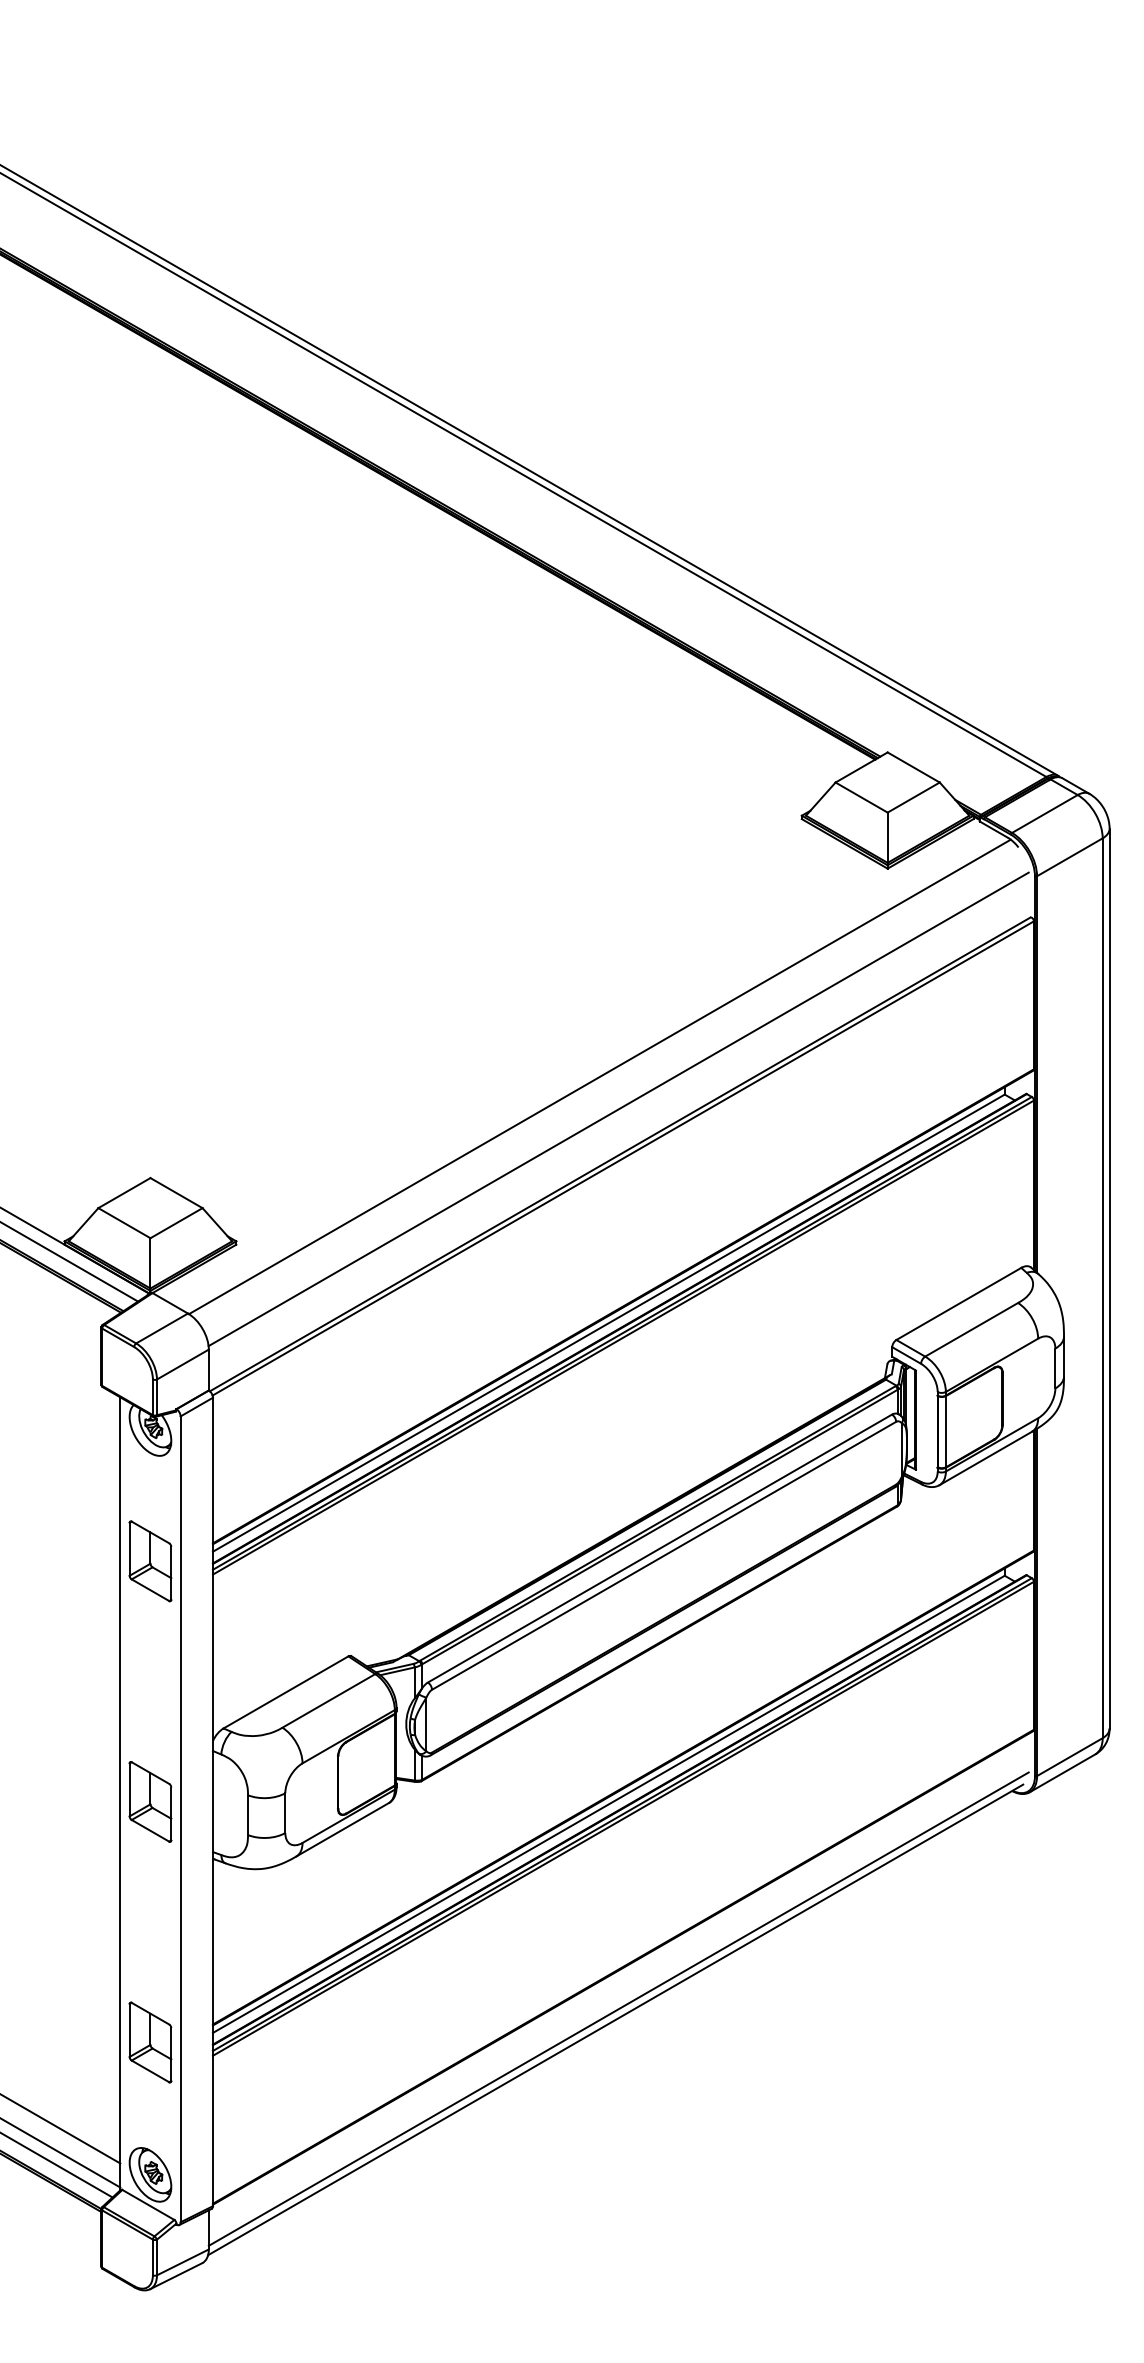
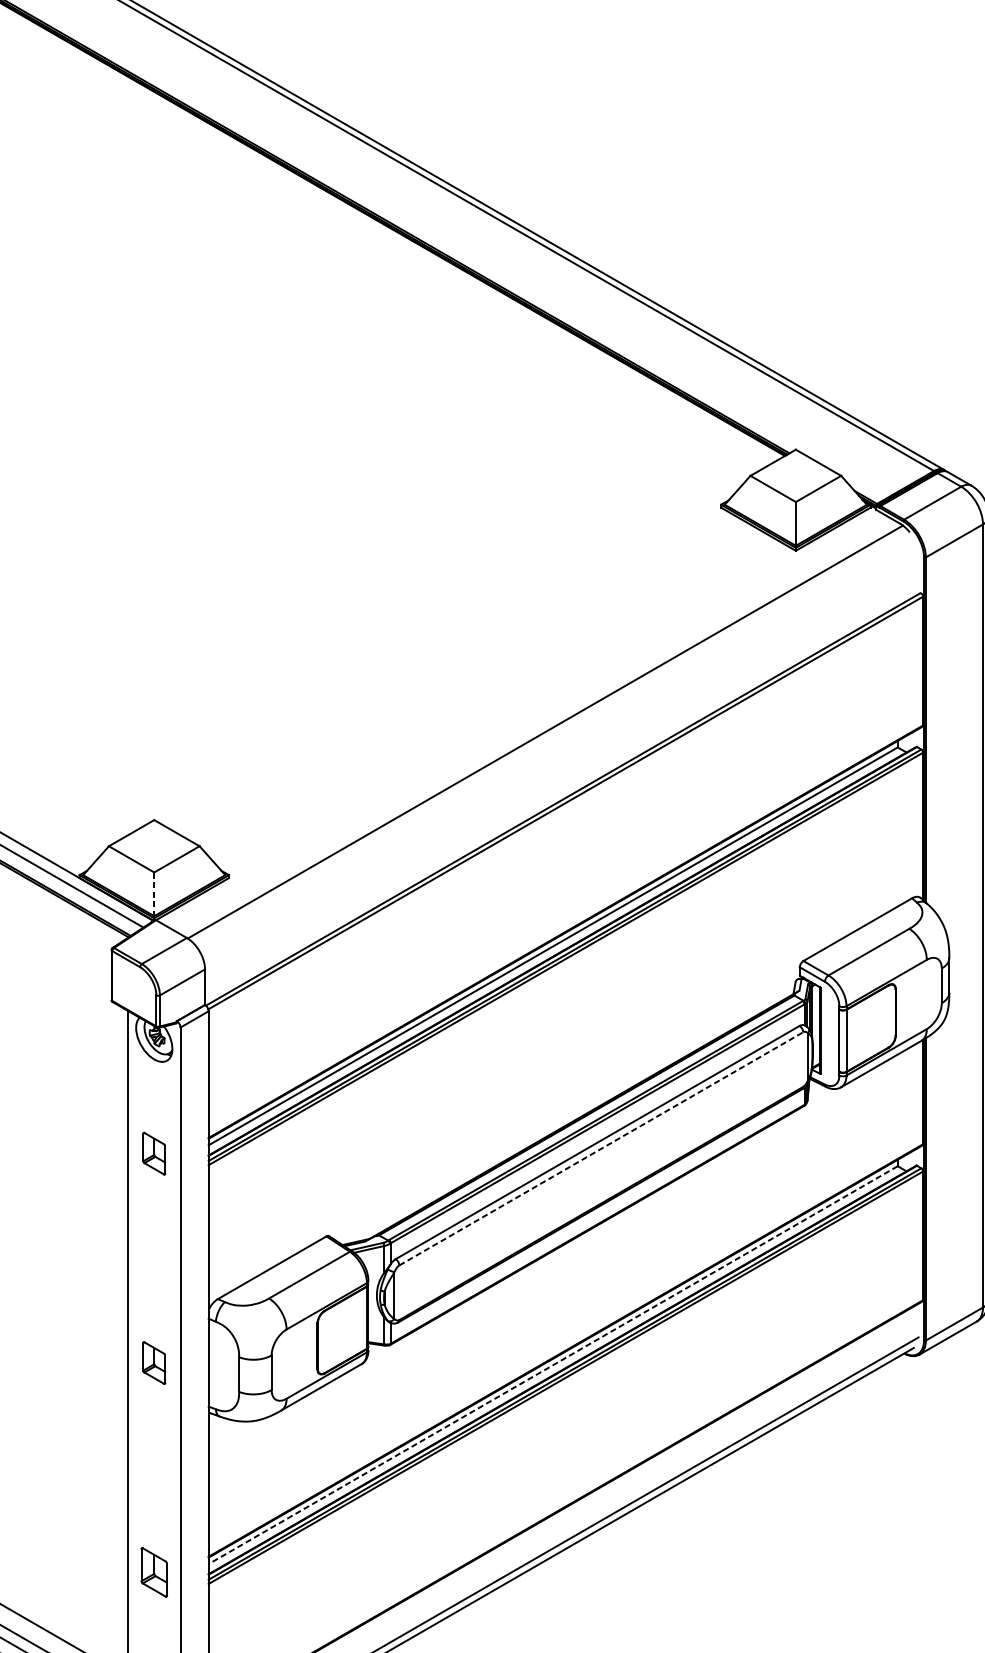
line: (618, 1109) -> (561, 760), removed
line: (150, 1263) -> (154, 894), solid -> dashed
line: (664, 1555) -> (601, 1148), solid -> dashed
part: (150, 1561) -> (154, 1153), size x0.6
part: (150, 1801) -> (154, 1362), size x0.6
line: (608, 1804) -> (552, 1365), solid -> dashed
part: (150, 2042) -> (154, 1572), size x0.7

